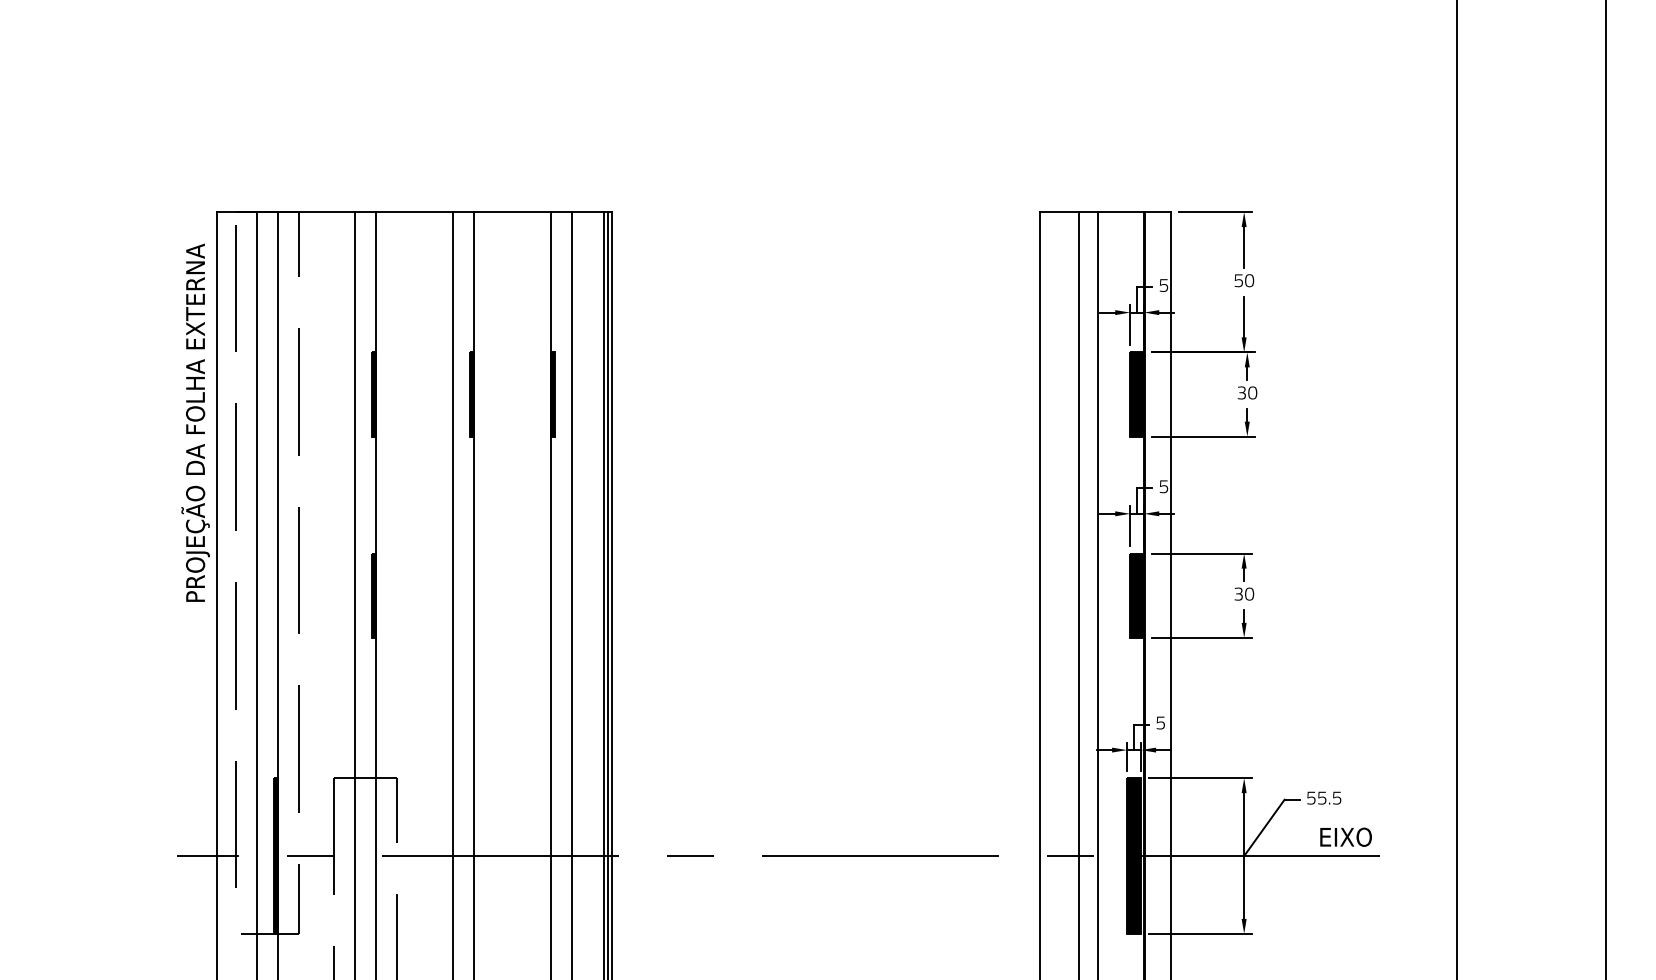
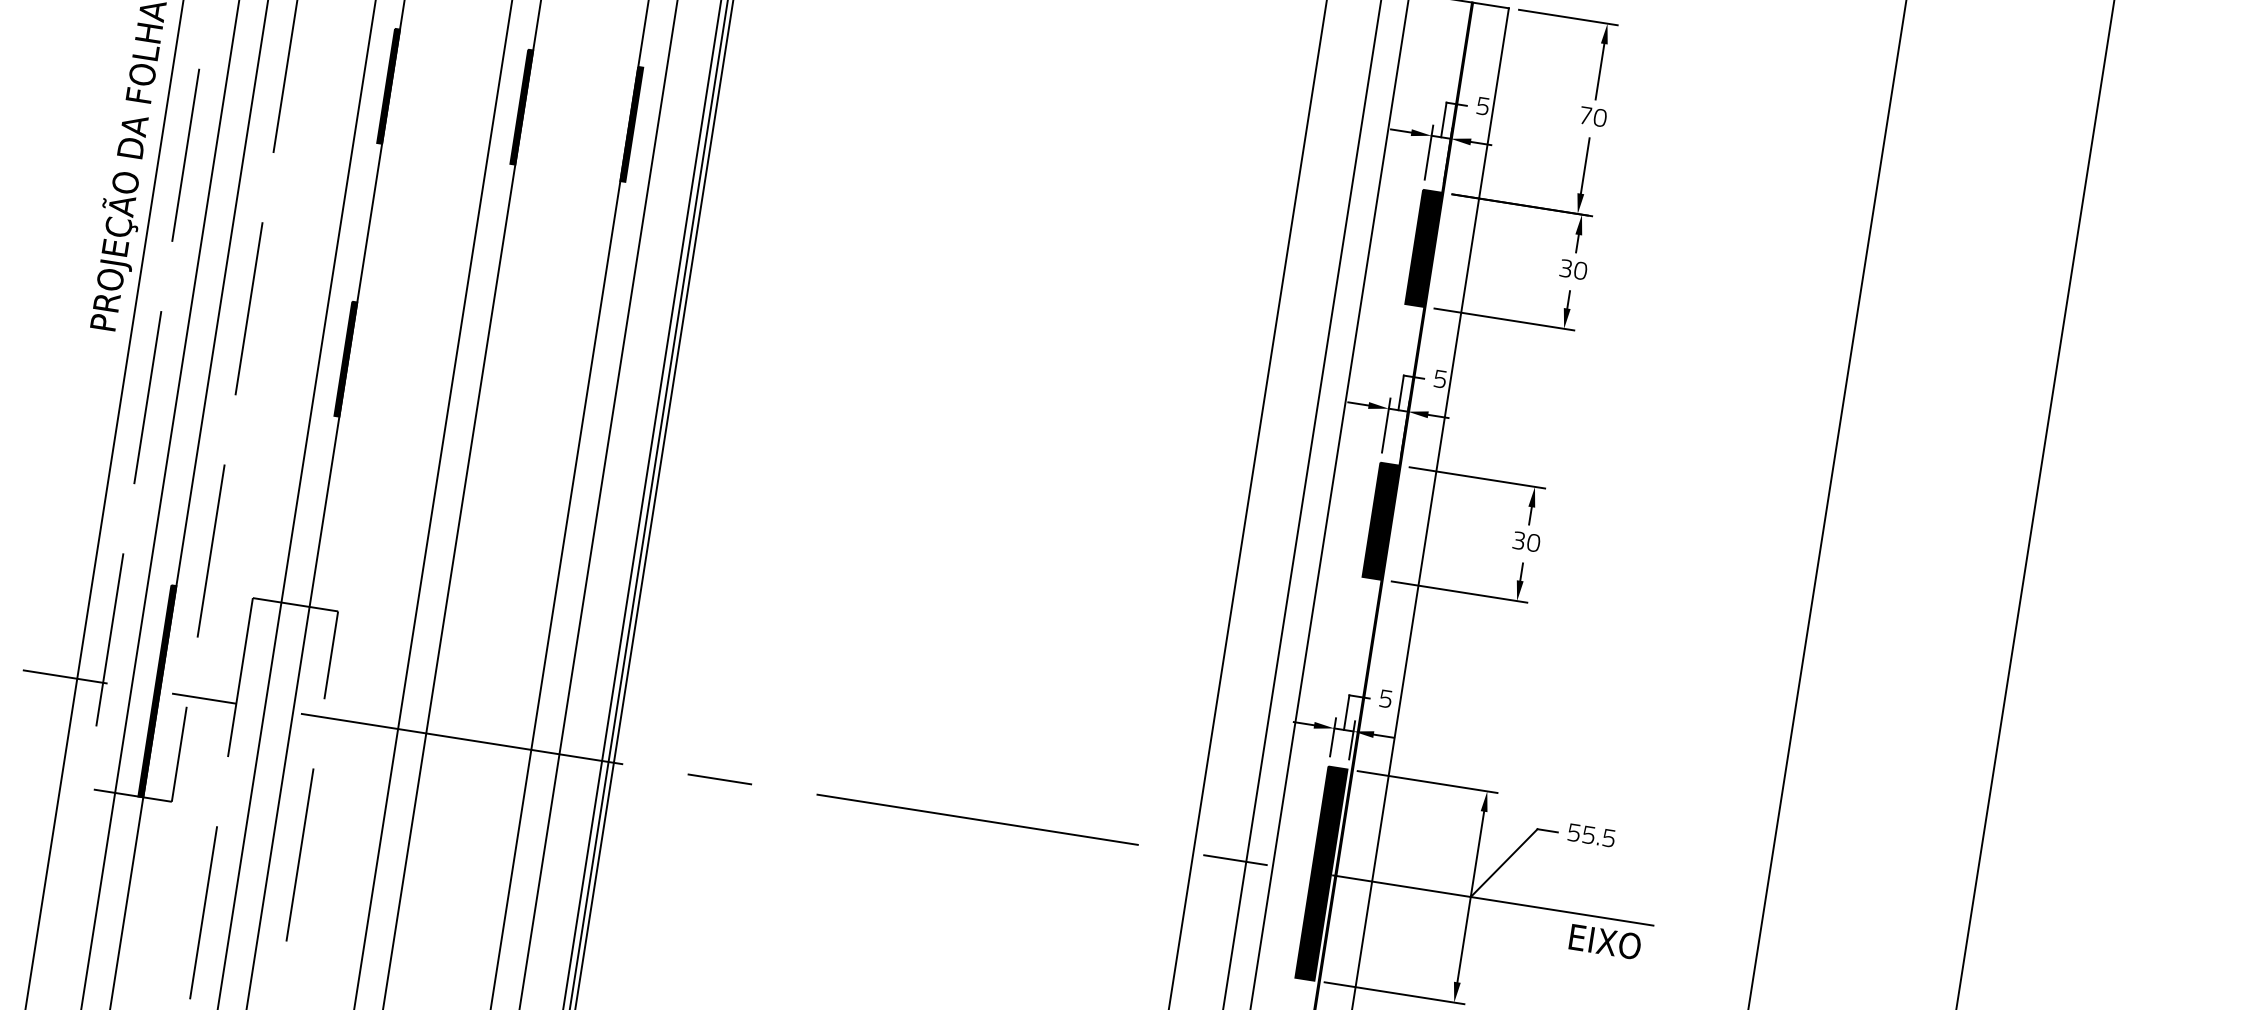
text: (1238, 280) -> (1585, 115), 50 -> 70
text: (1345, 836) -> (1604, 940), moved

